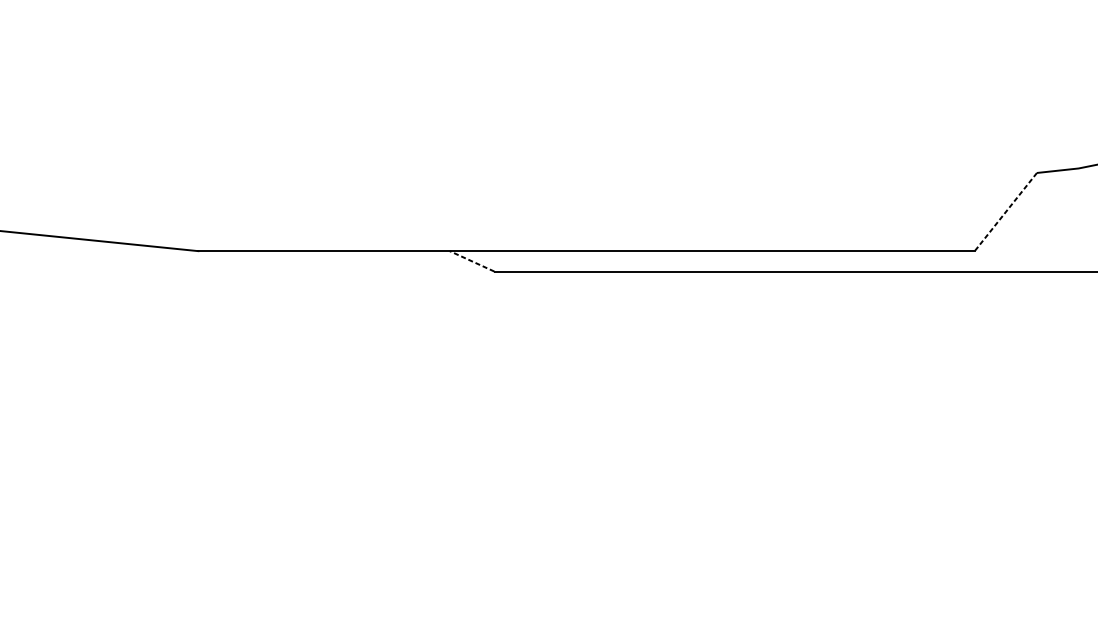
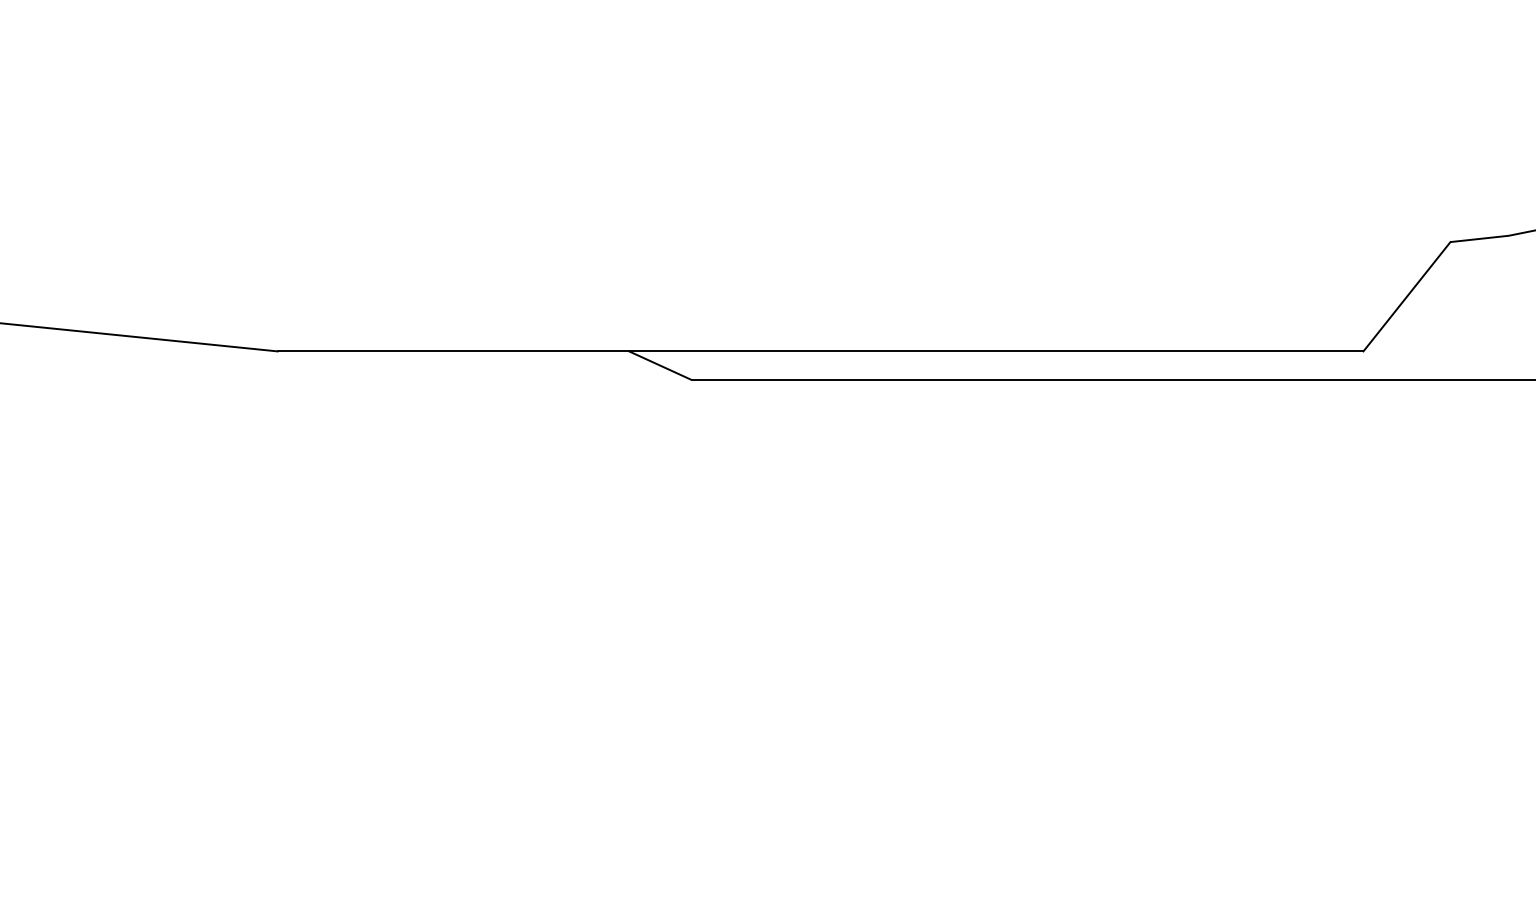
line: (1005, 211) -> (1406, 296), dashed -> solid
line: (471, 261) -> (659, 365), dashed -> solid

